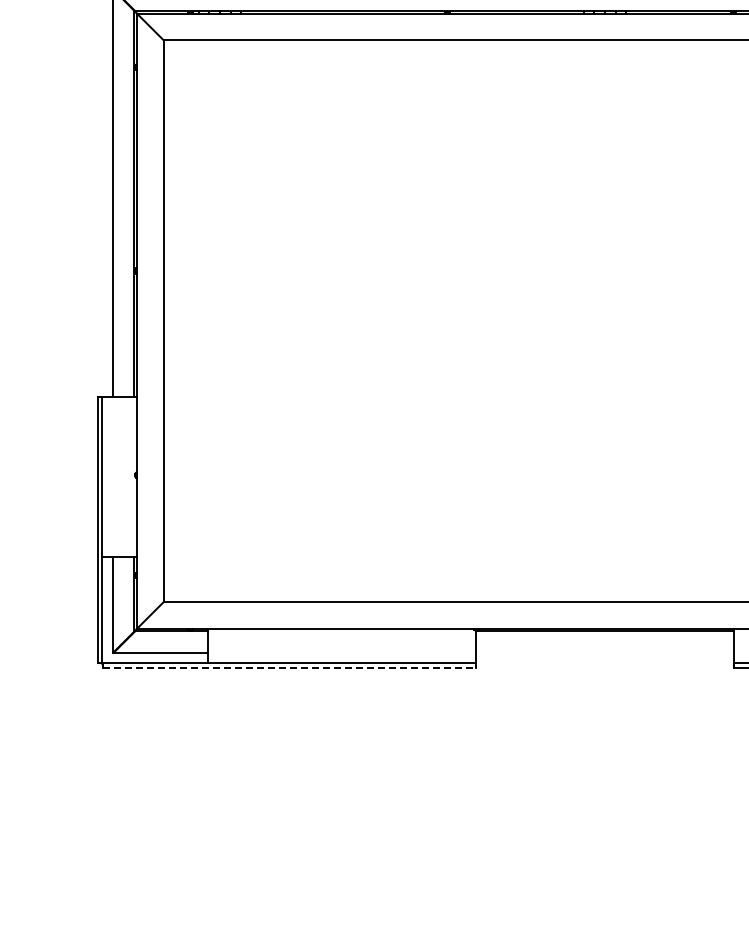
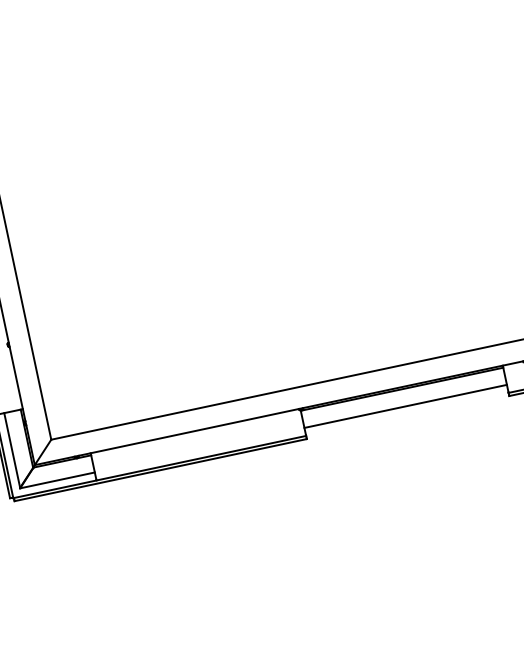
line: (604, 653) -> (405, 406), added
line: (290, 667) -> (161, 469), dashed -> solid

